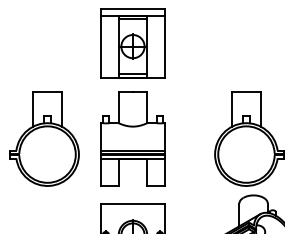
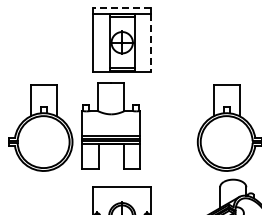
line: (132, 8) -> (121, 7), solid -> dashed
line: (164, 46) -> (151, 42), solid -> dashed
part: (132, 138) -> (110, 125), moved

